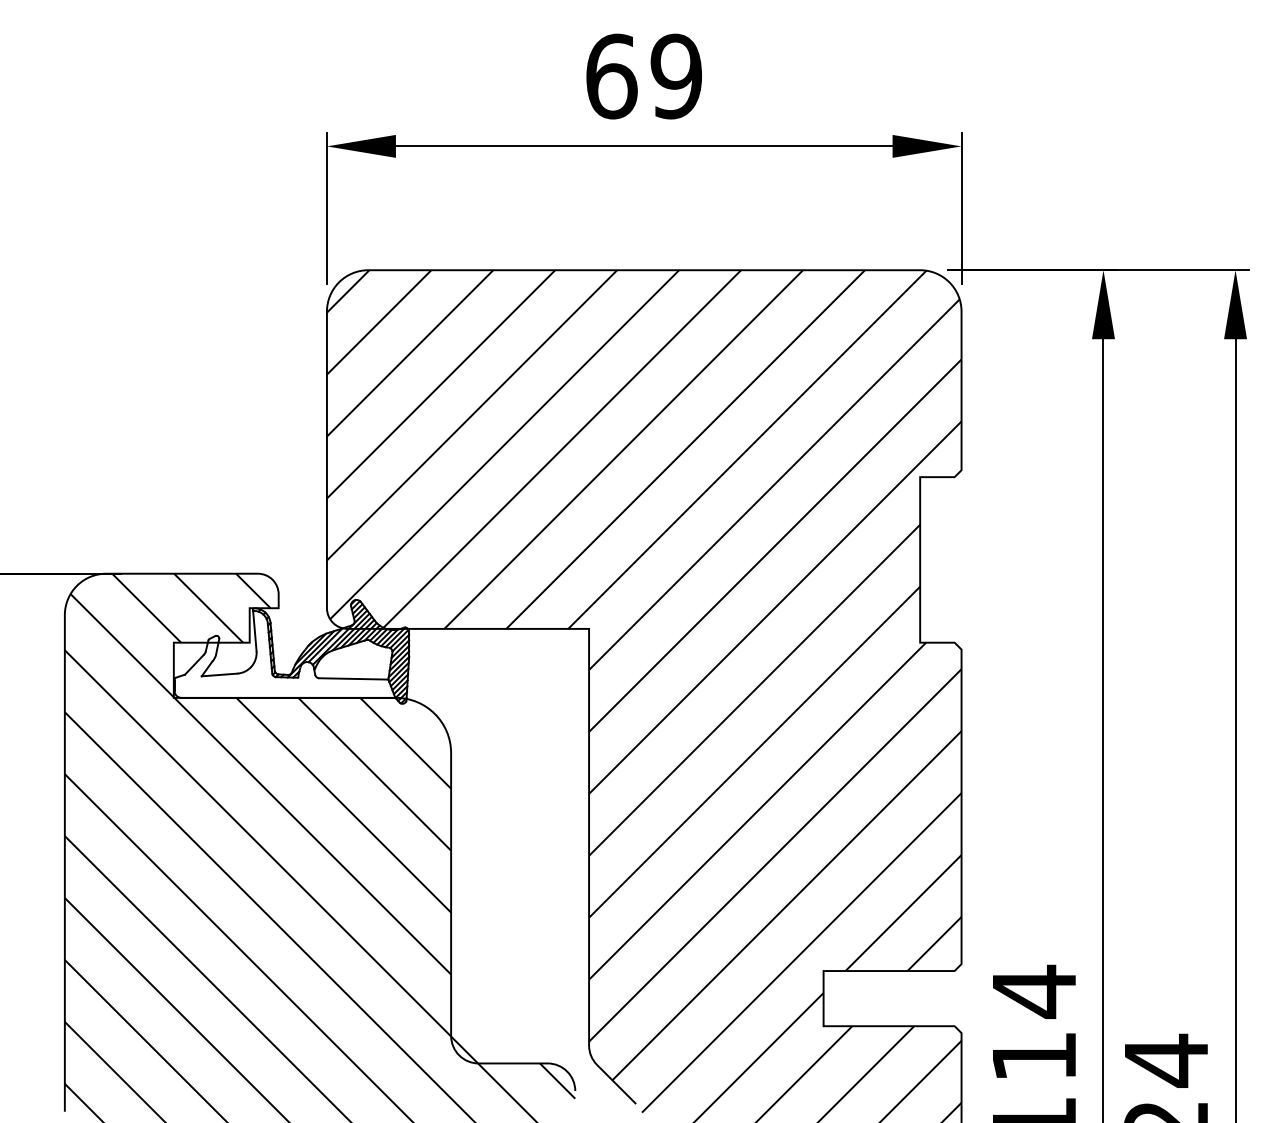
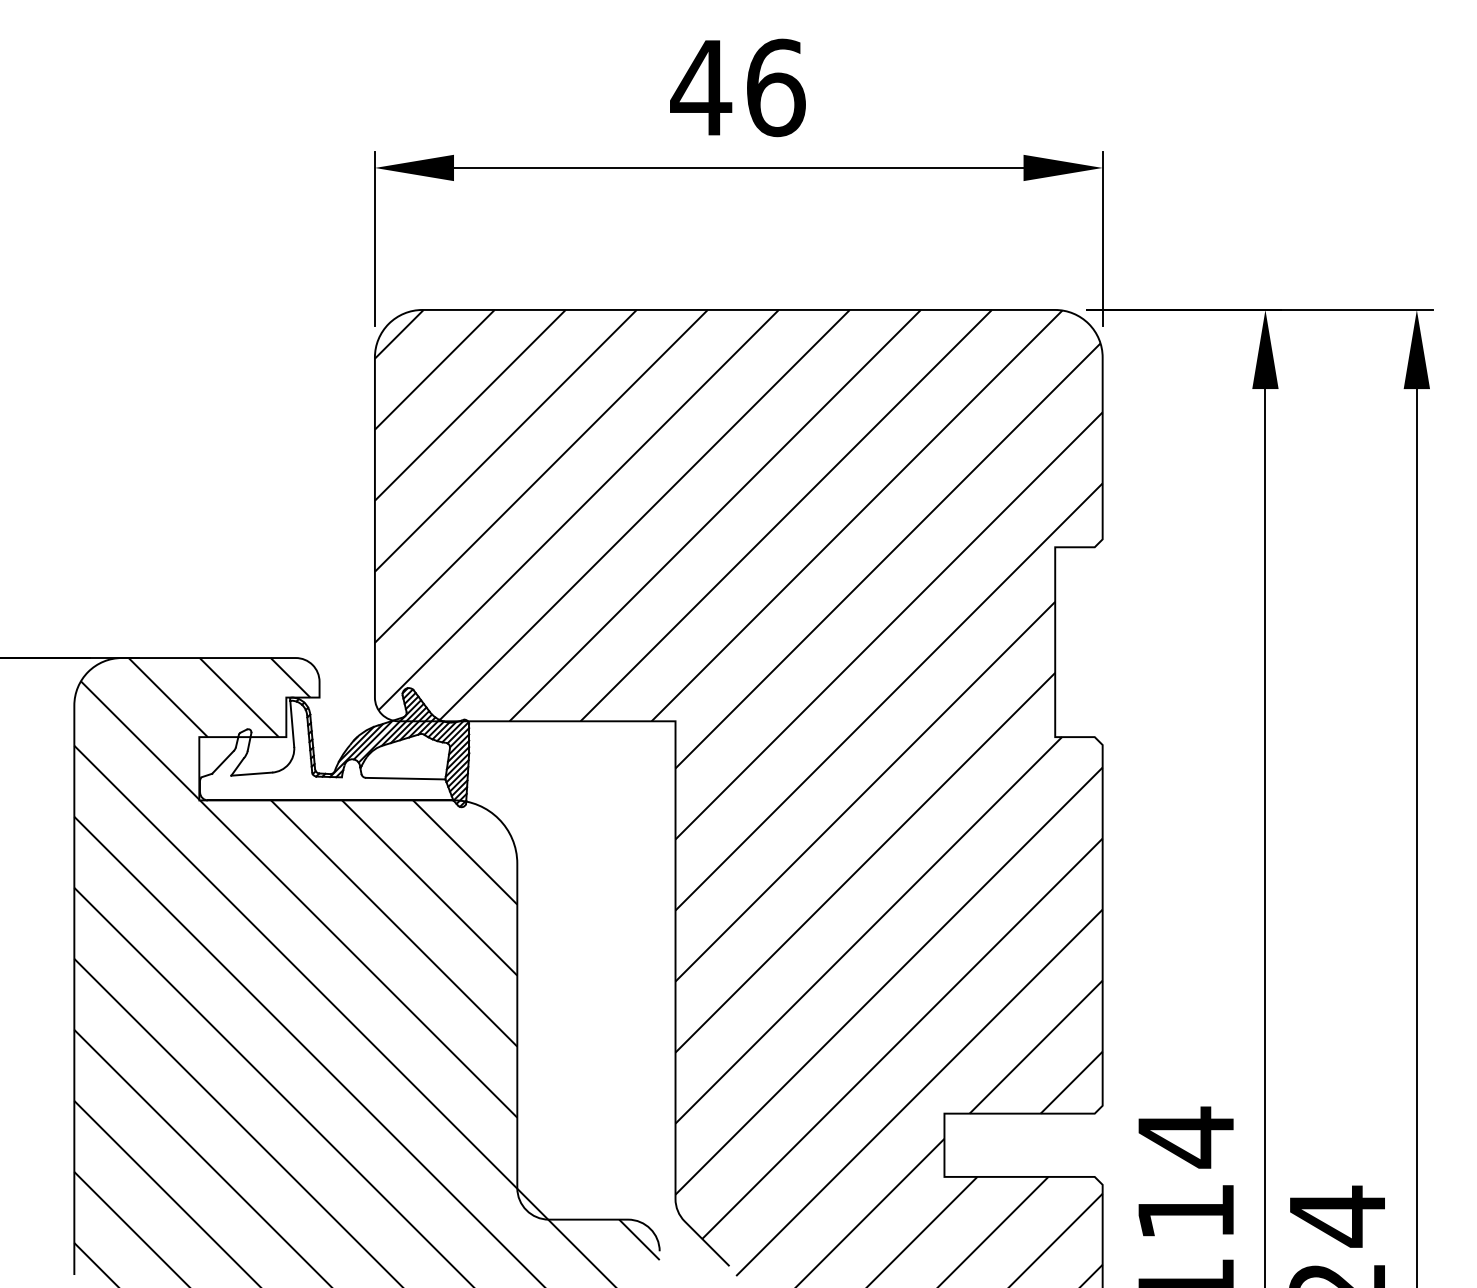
text: (643, 76) -> (737, 87), 69 -> 46

